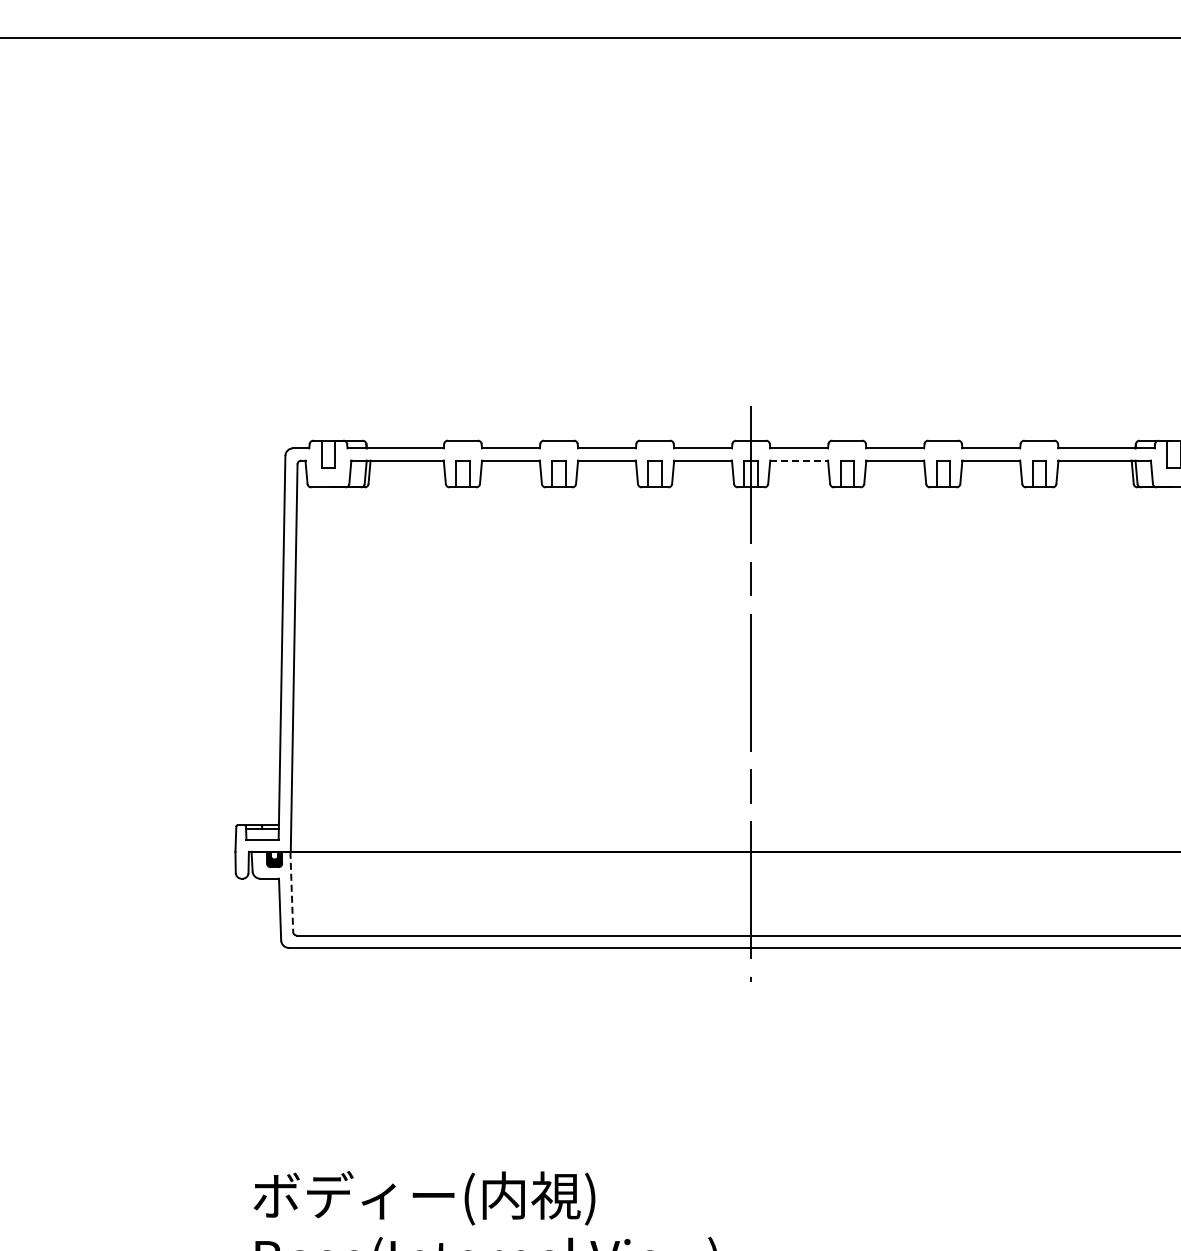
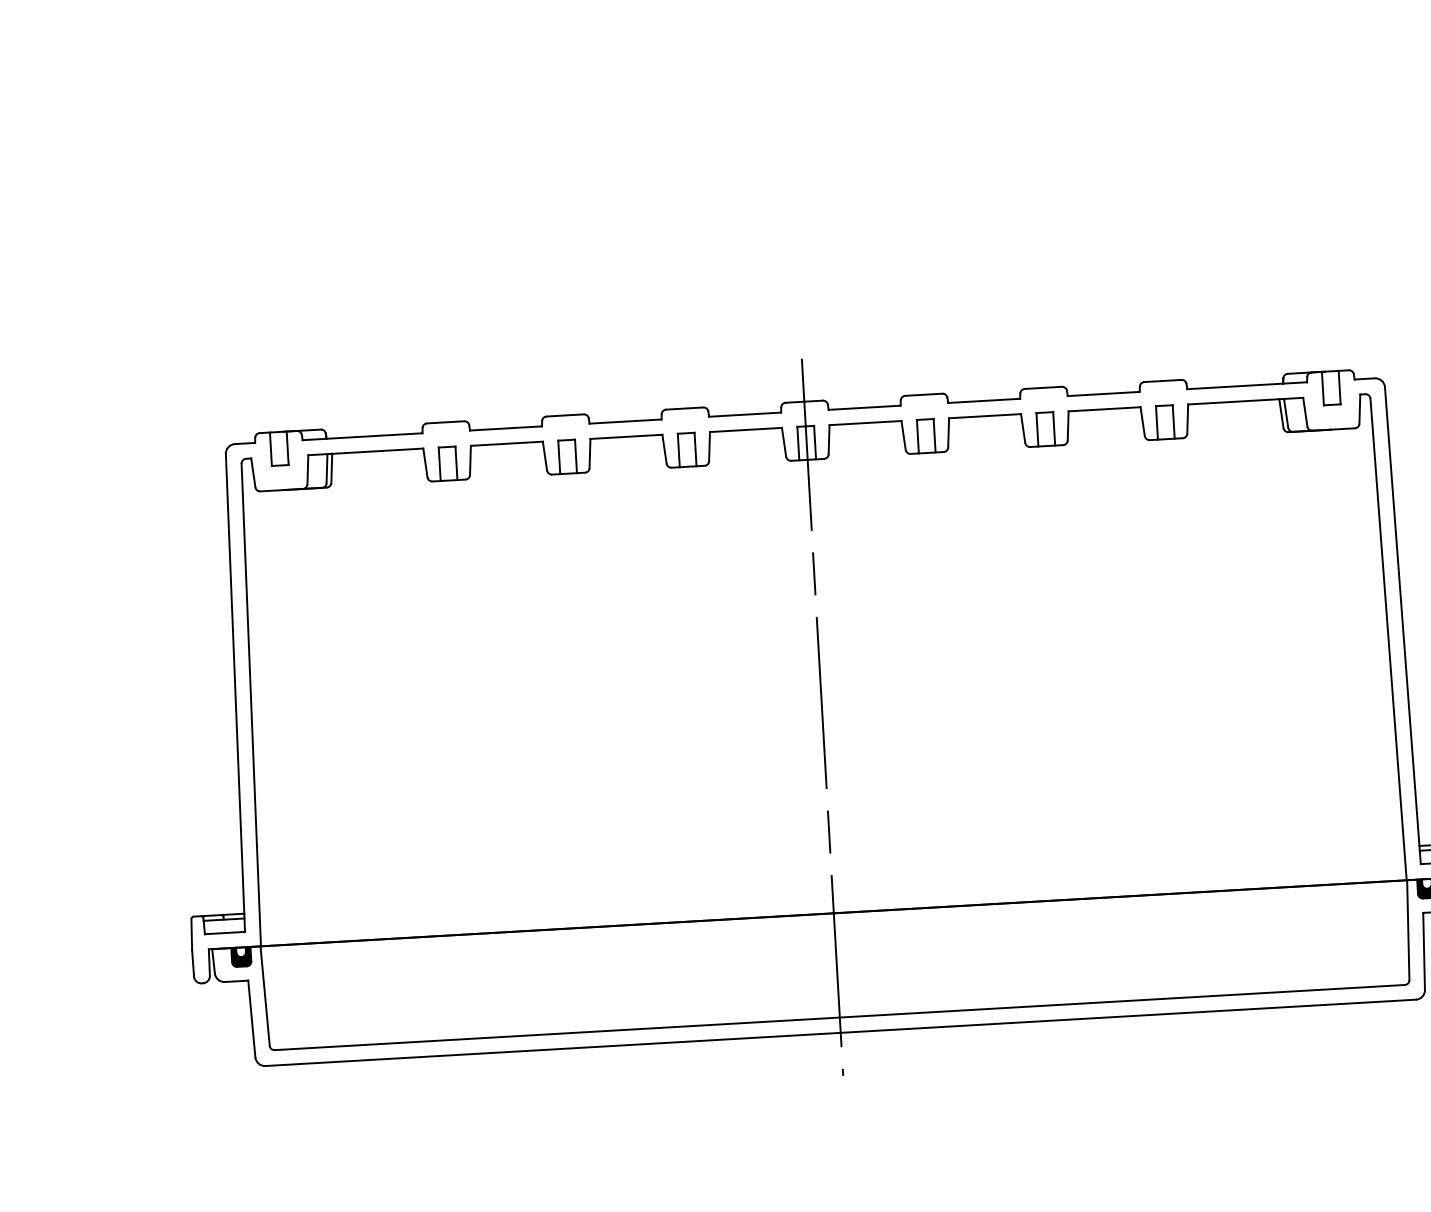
line: (799, 460) -> (865, 422), dashed -> solid
line: (291, 892) -> (264, 996), dashed -> solid

